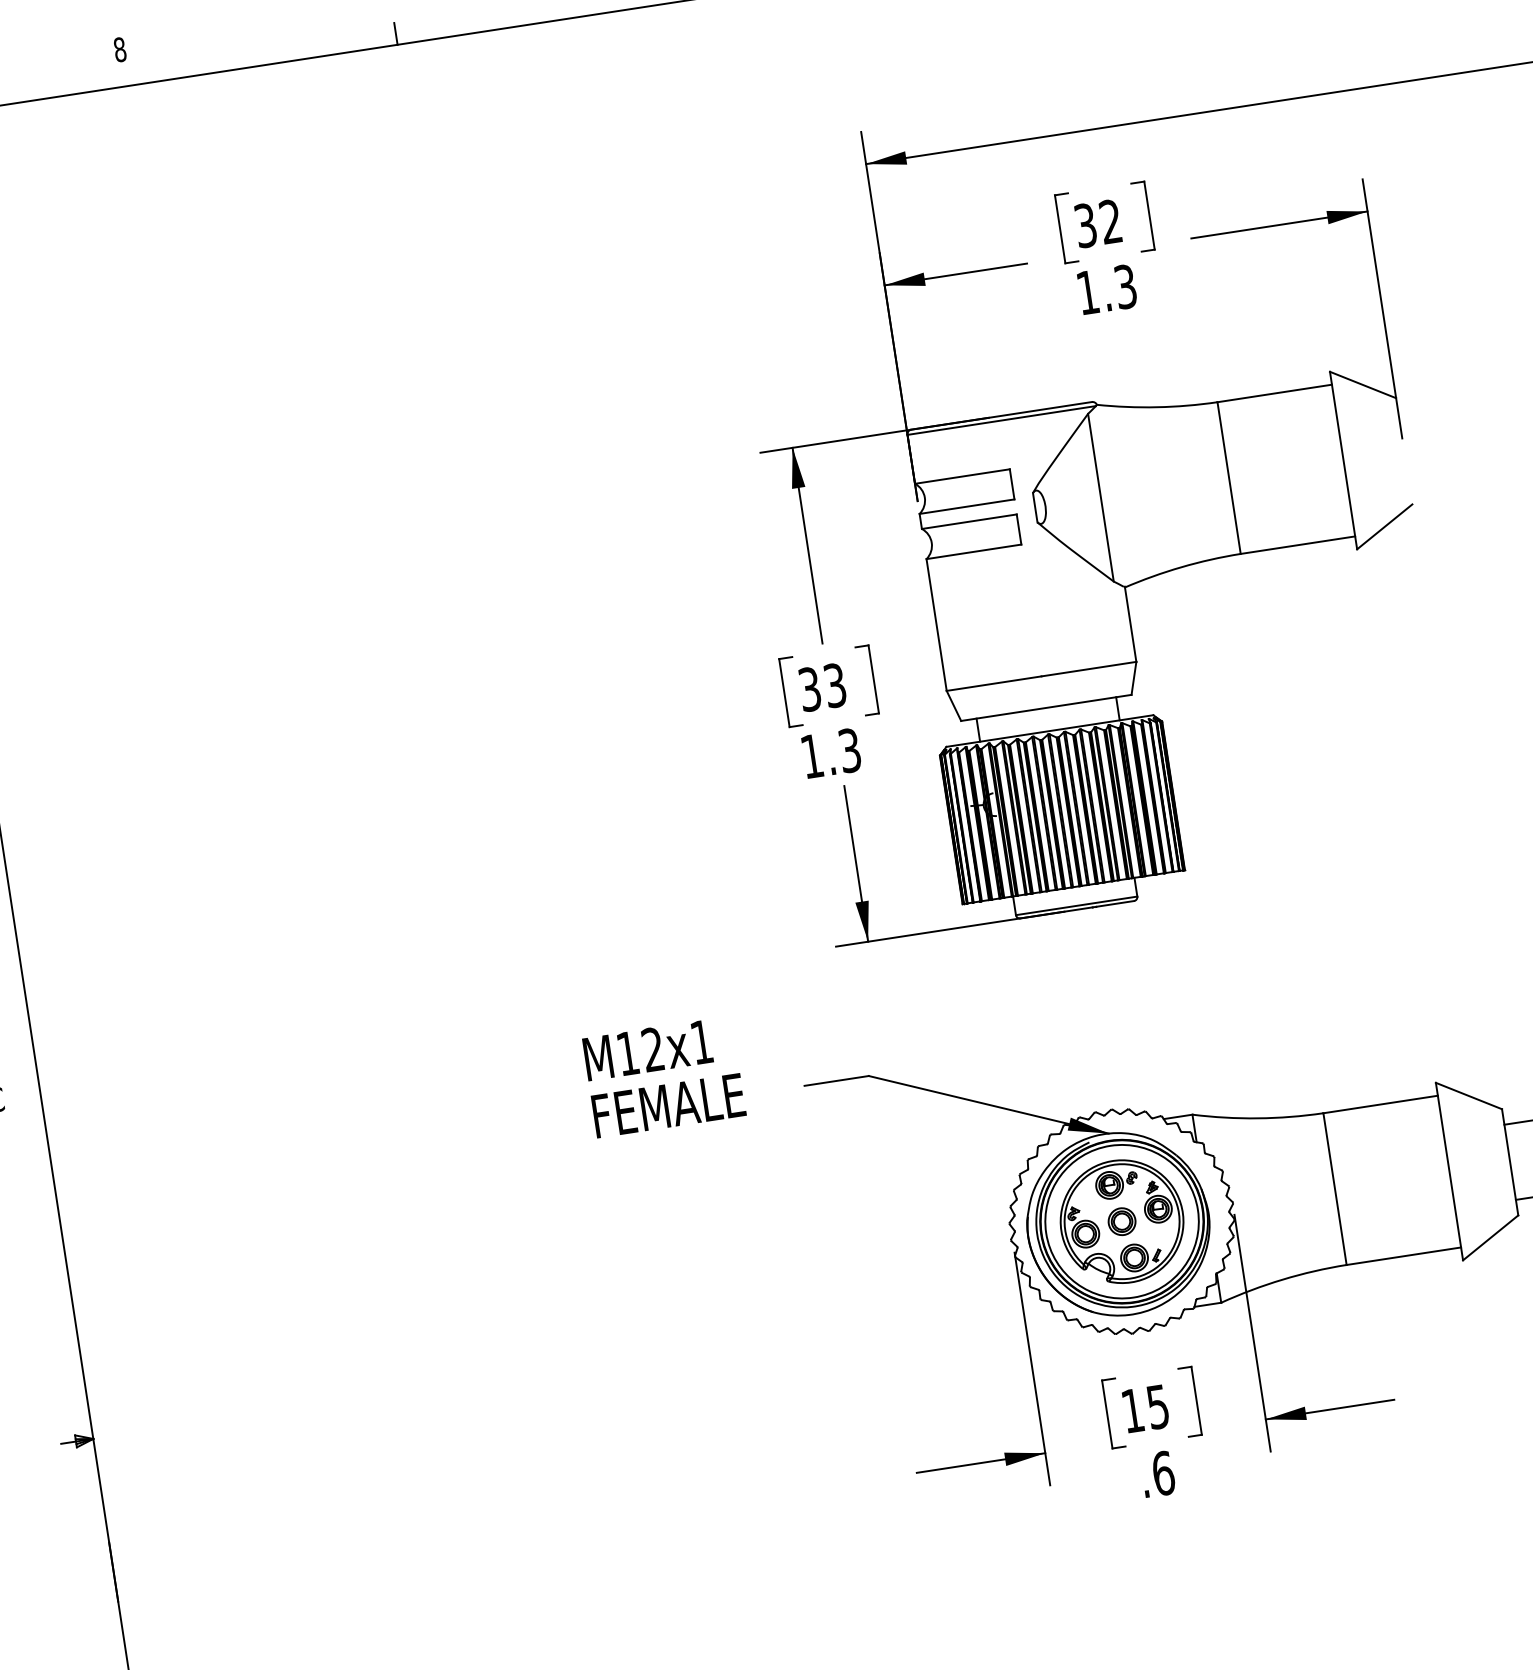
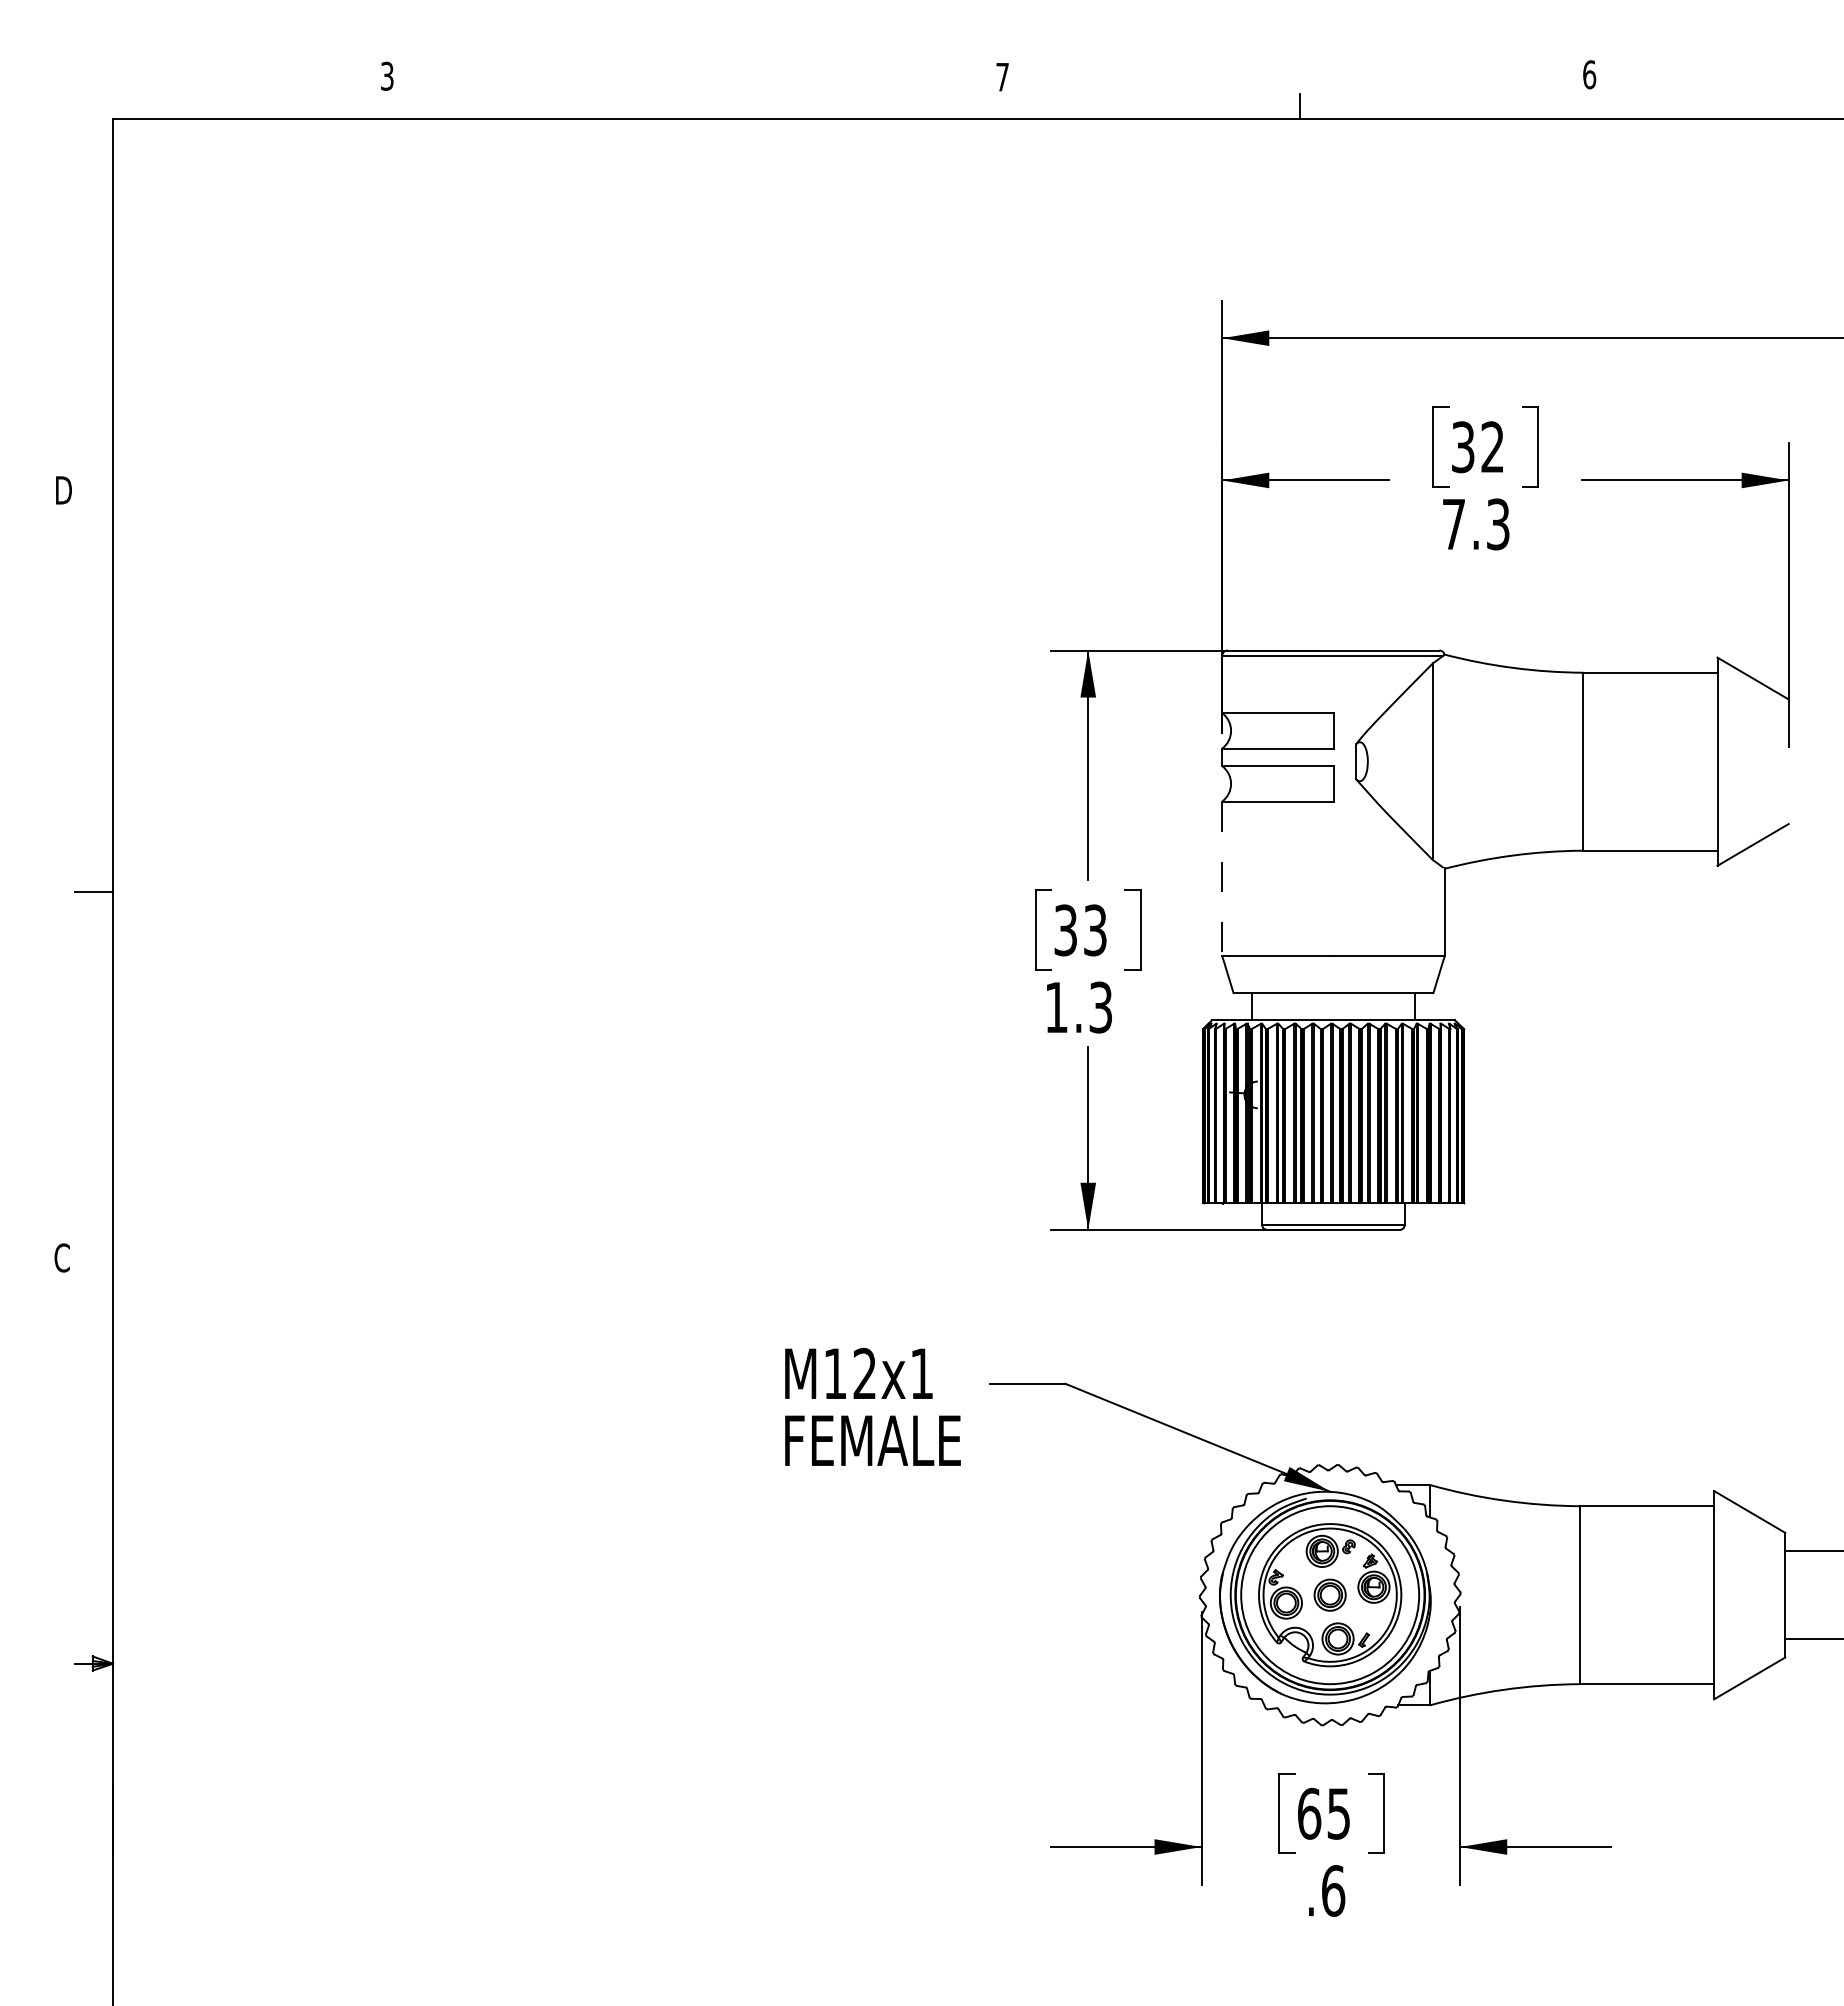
line: (396, 33) -> (706, 106), removed
text: (119, 49) -> (386, 75), 8 -> 3
text: (1087, 292) -> (1453, 524), 1.3 -> 7.3
line: (936, 625) -> (1222, 879), solid -> dashed
text: (663, 1076) -> (872, 1406), moved
text: (1132, 1410) -> (1309, 1813), 15 -> 65

